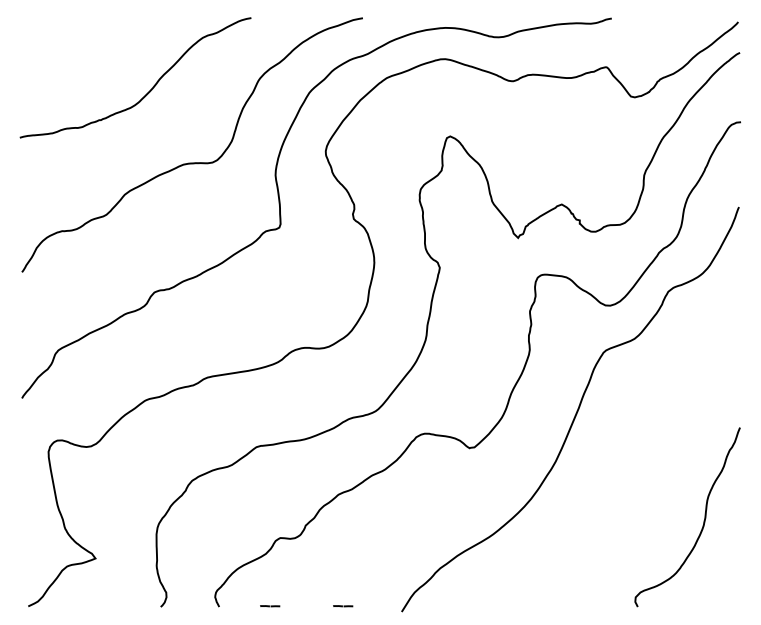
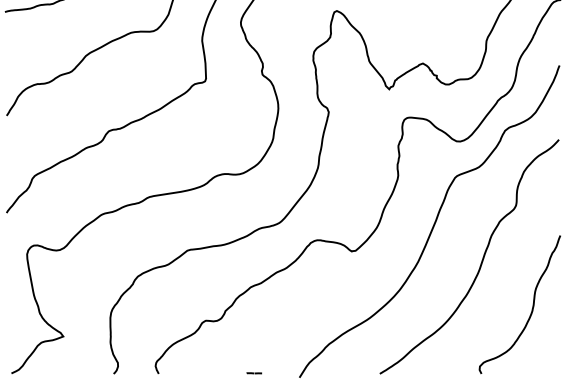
curve: (638, 458) -> (482, 259), added
line: (270, 606) -> (198, 373), removed

